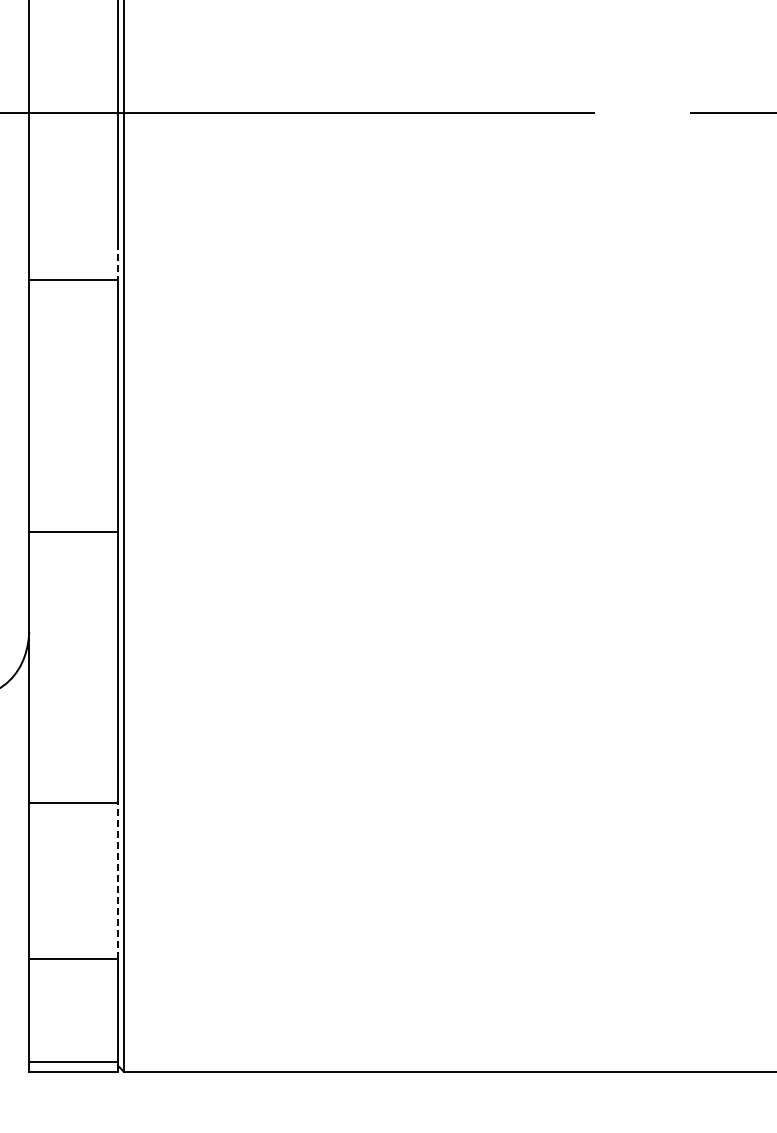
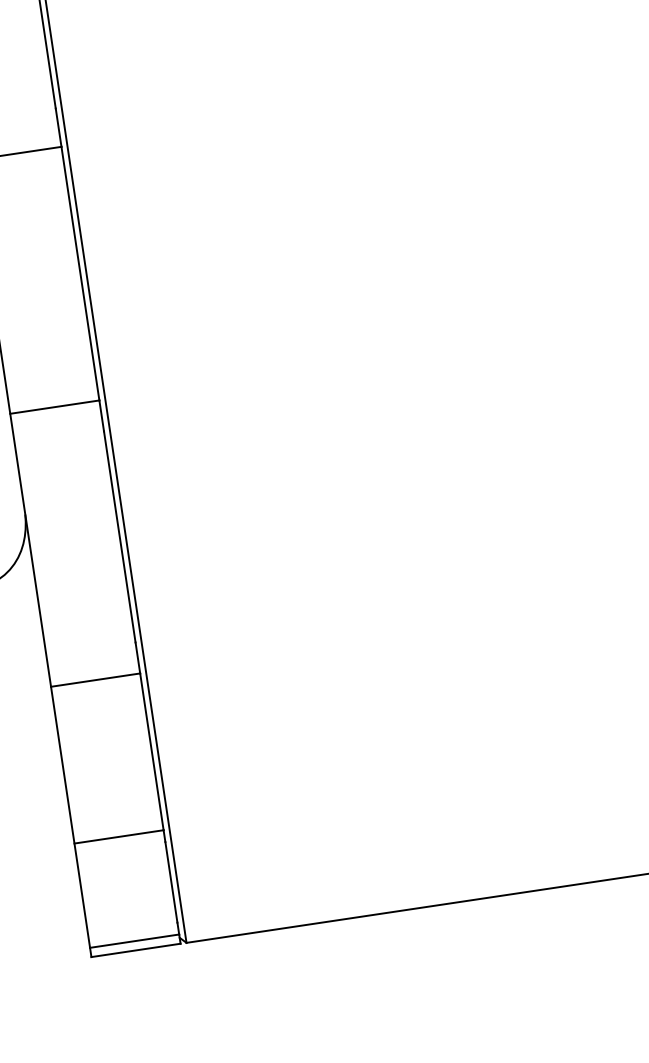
line: (117, 261) -> (58, 127), dashed -> solid
line: (117, 881) -> (151, 752), dashed -> solid

